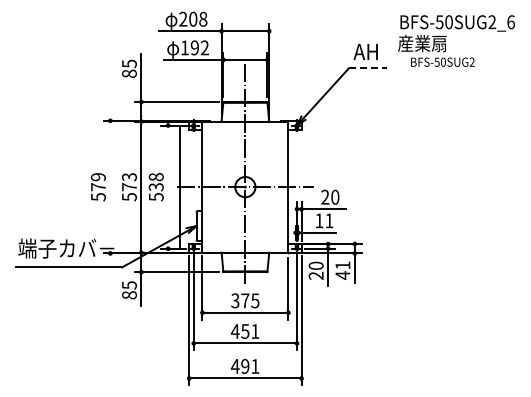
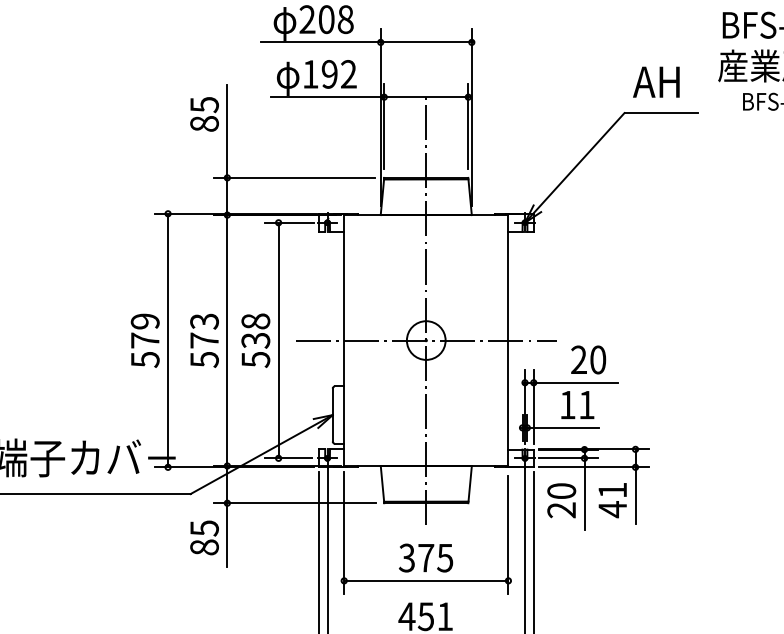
line: (368, 68) -> (661, 113), dashed -> solid
line: (110, 186) -> (168, 339), added
line: (180, 186) -> (279, 339), moved

